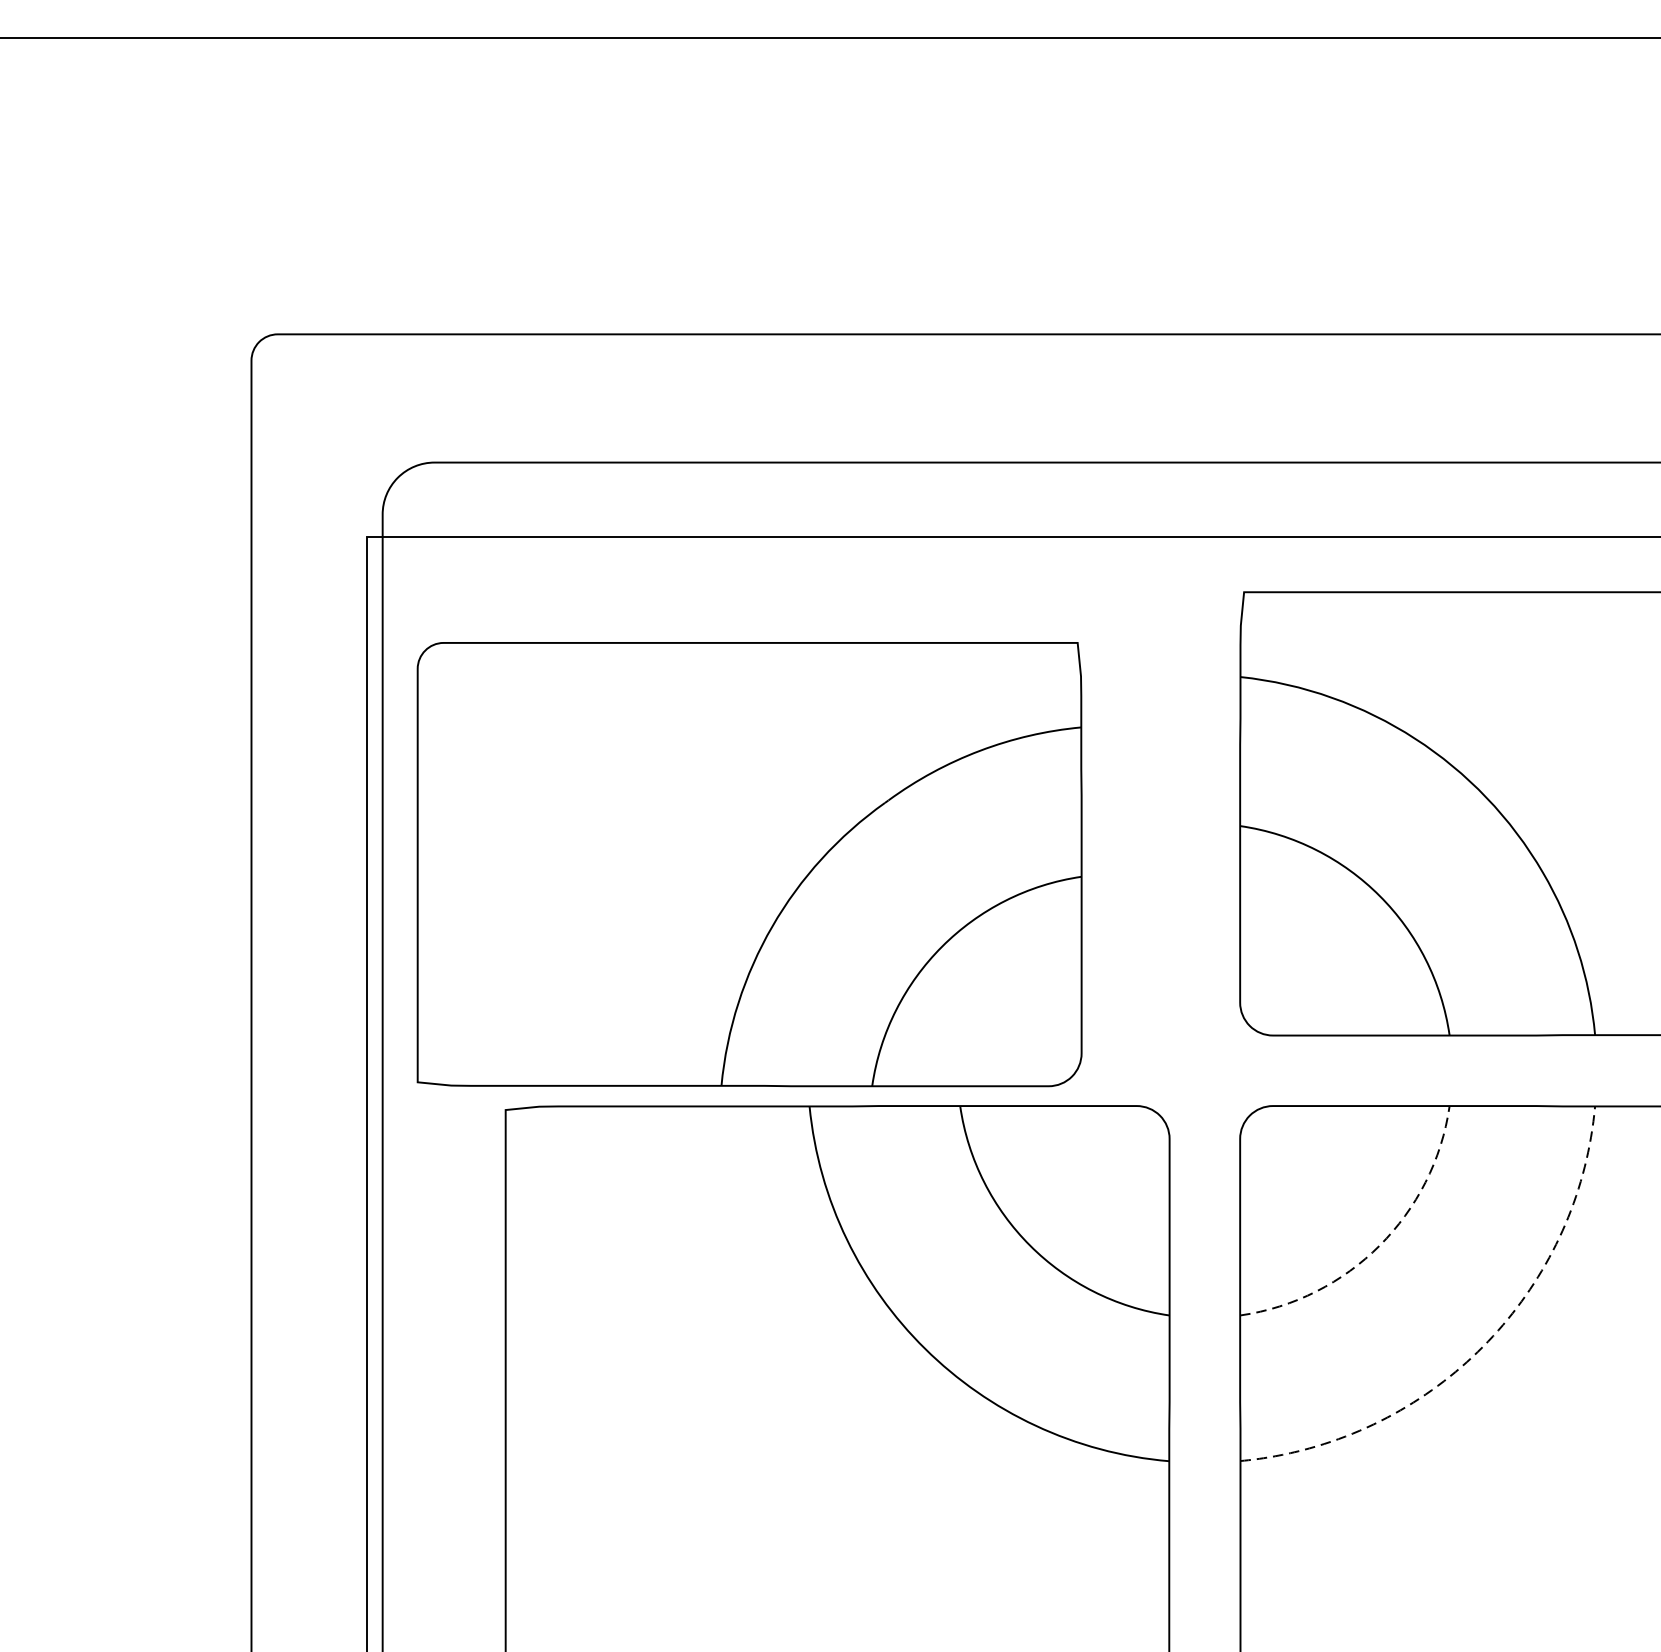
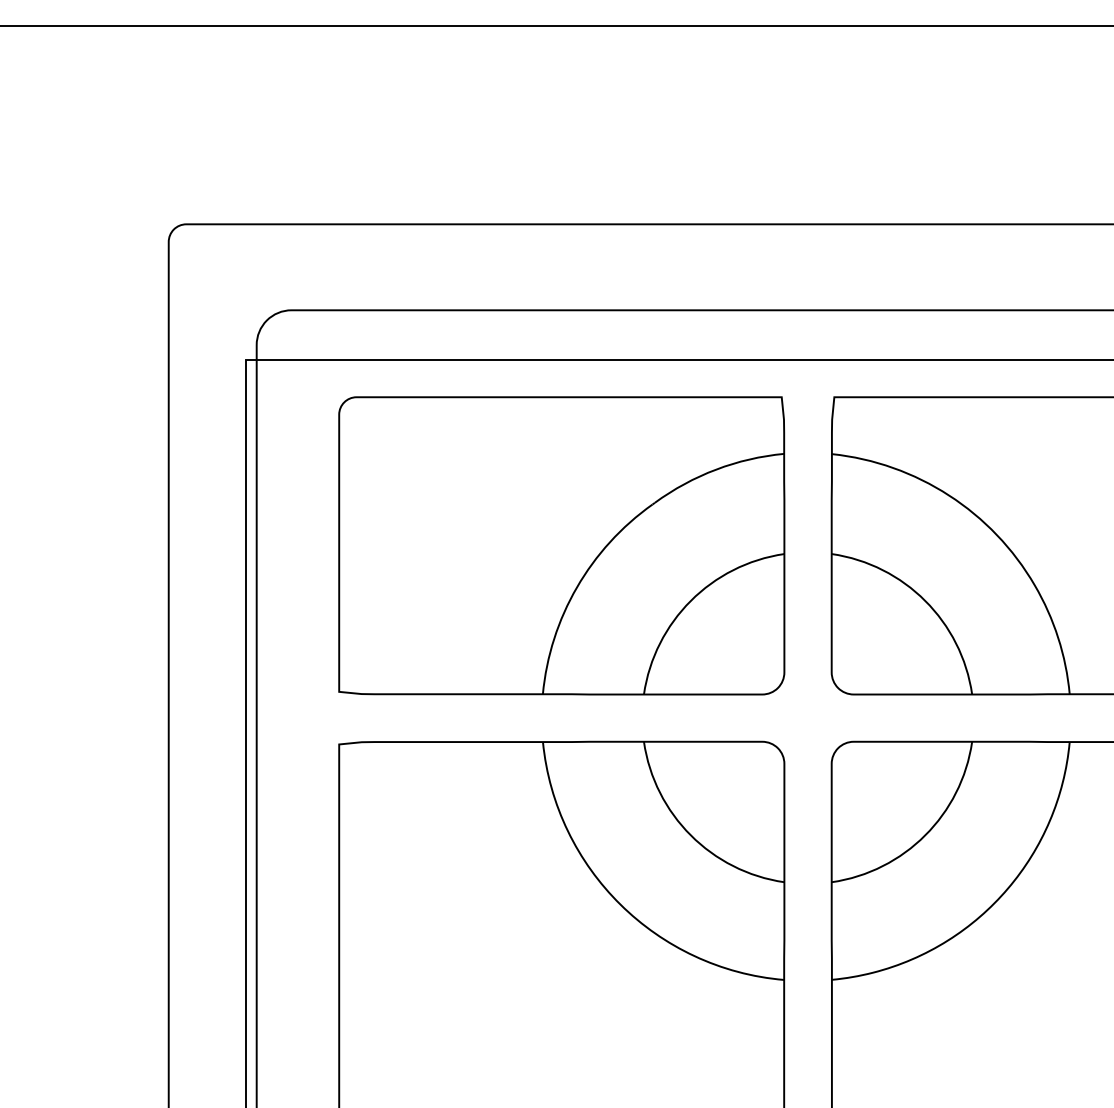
part: (749, 864) -> (561, 545), moved
arc: (1380, 1245) -> (925, 835), dashed -> solid
line: (1481, 1348) -> (993, 904), dashed -> solid

